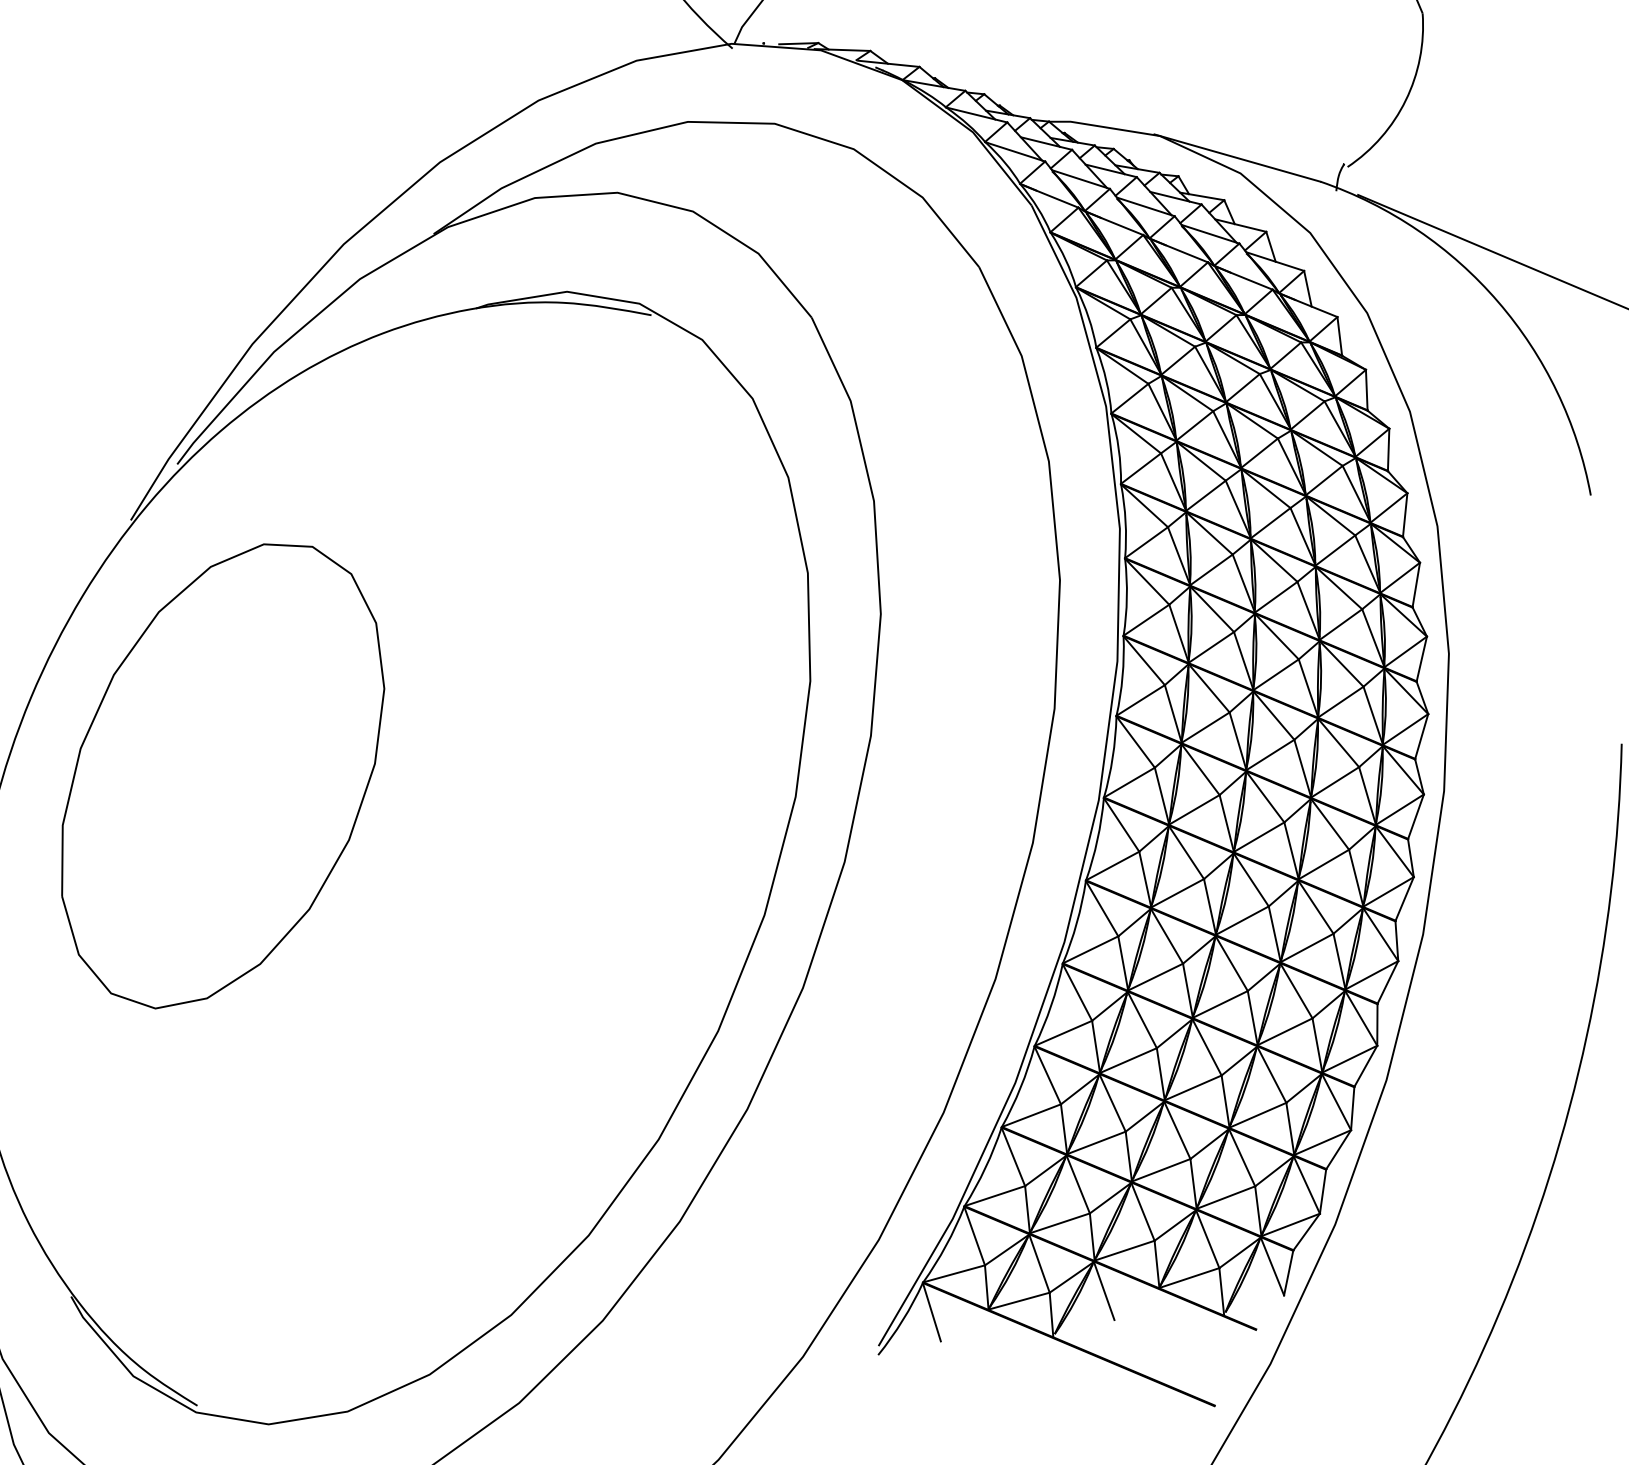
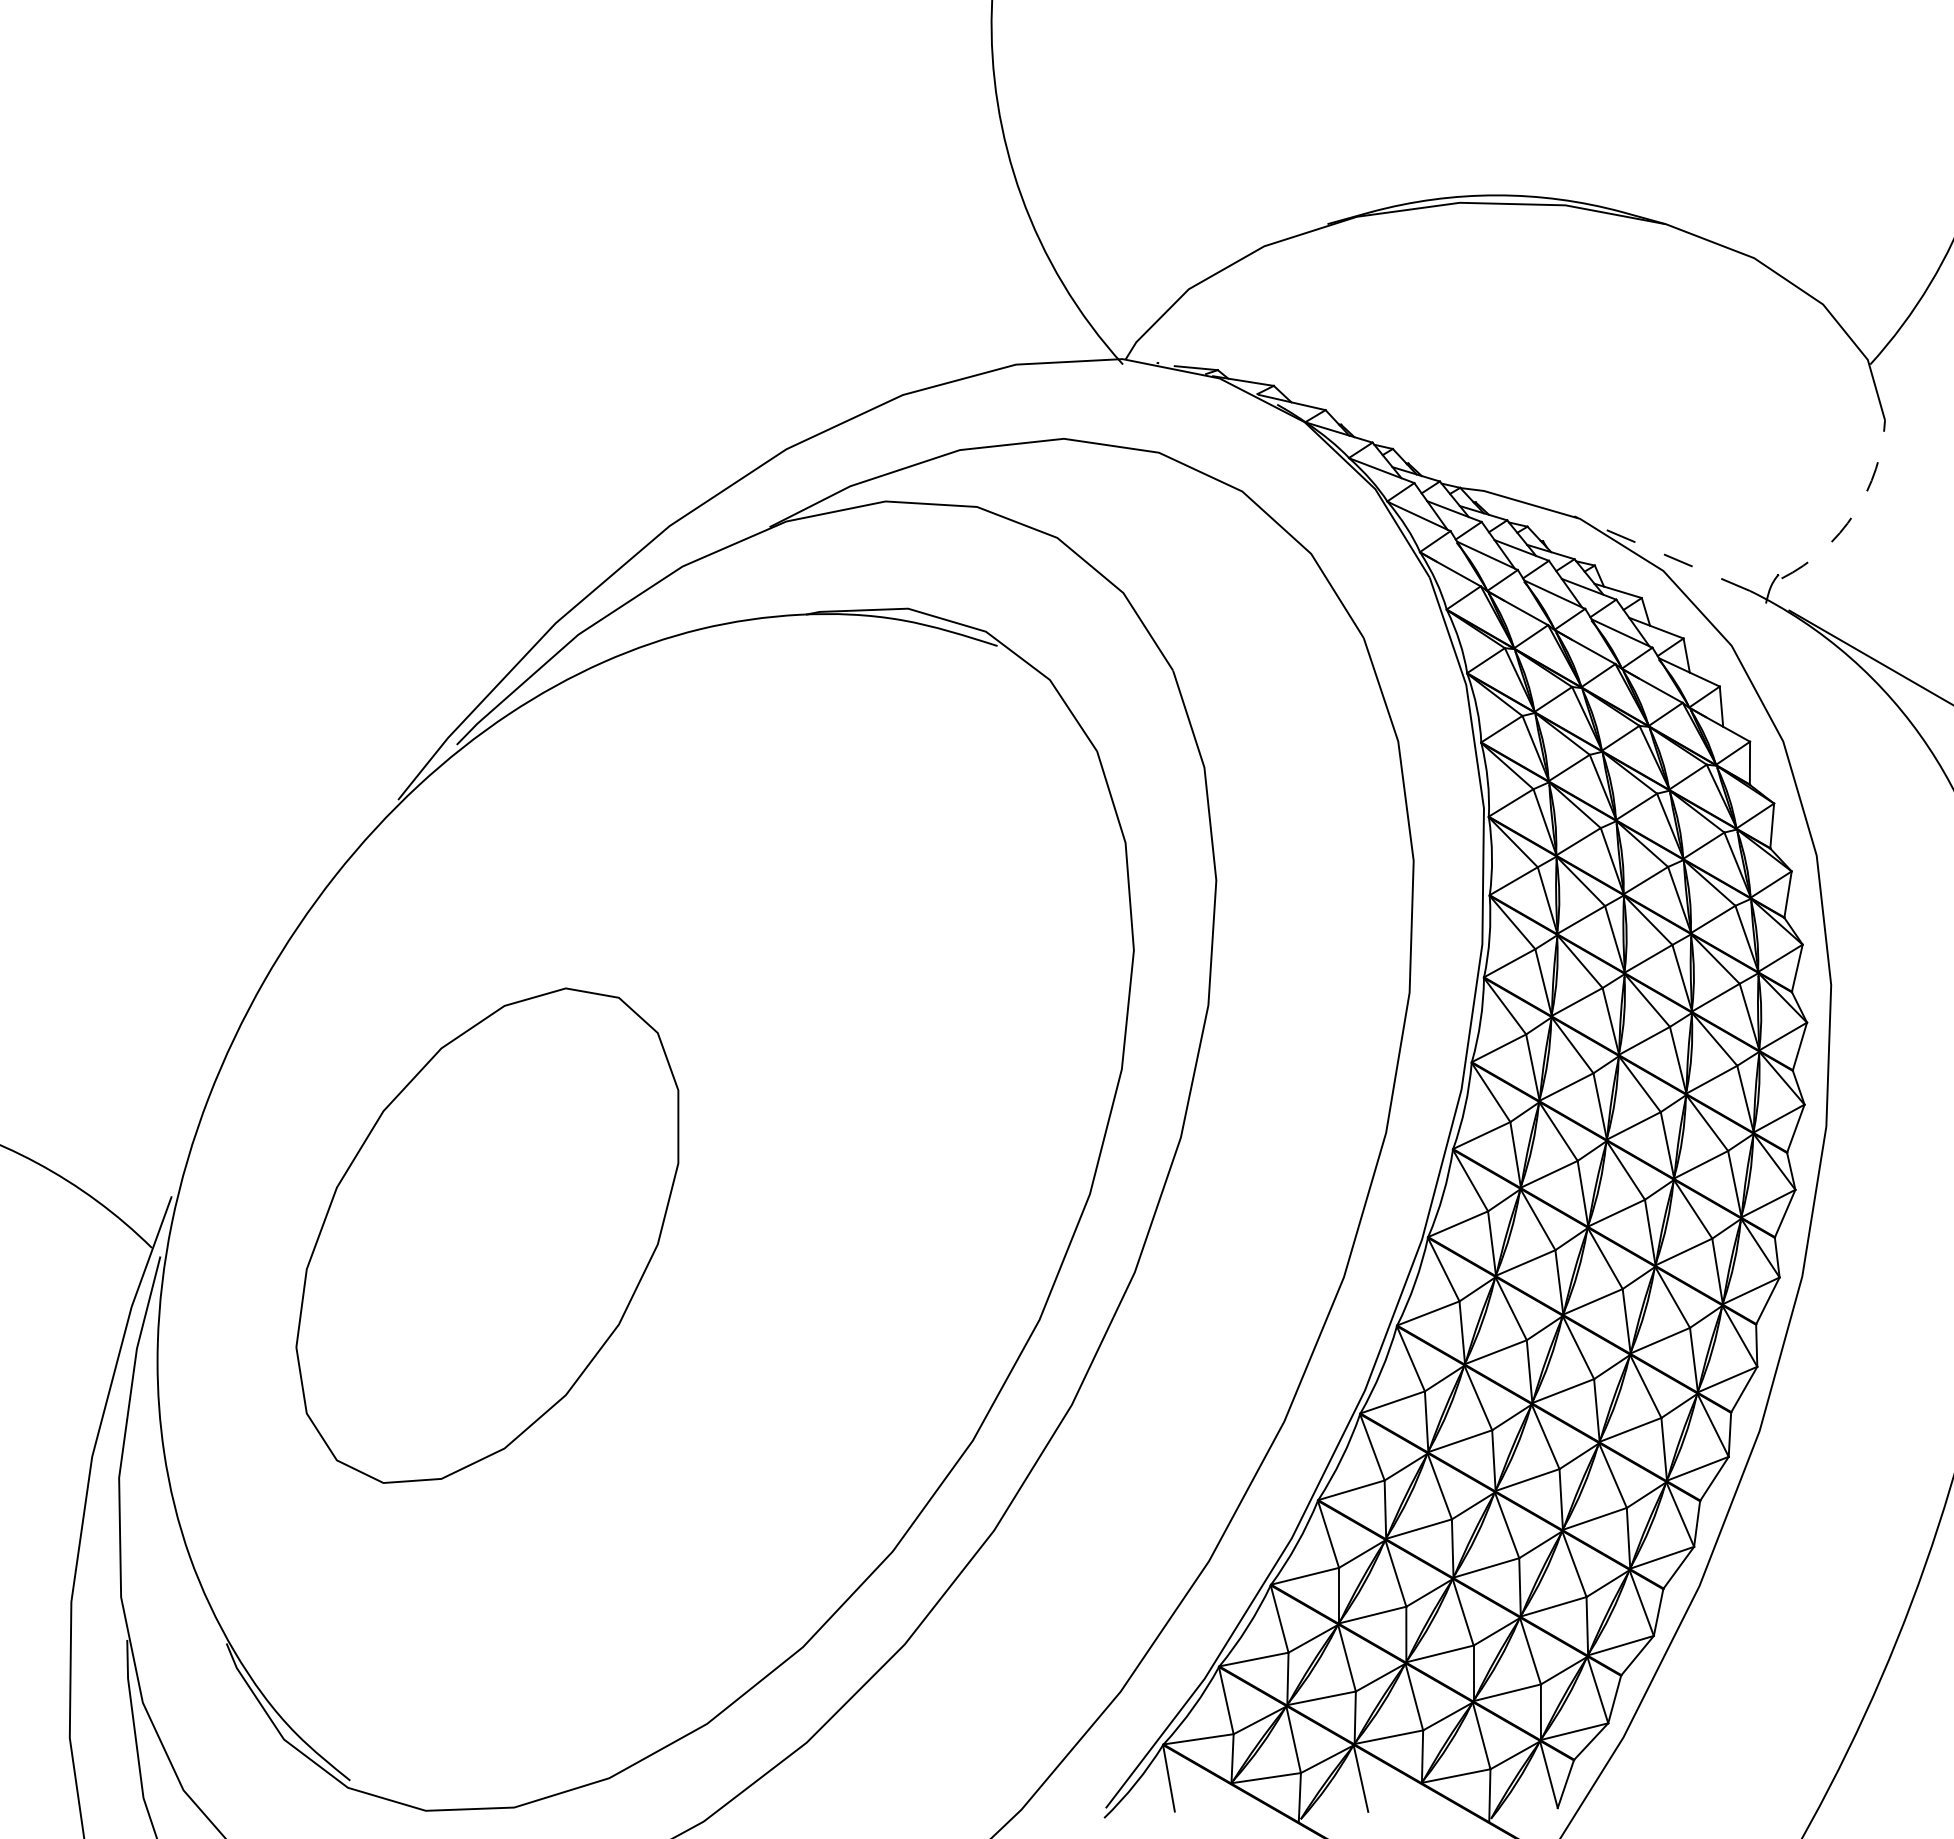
arc: (1405, 100) -> (1854, 513), solid -> dashed
line: (1236, 158) -> (1661, 553), solid -> dashed
part: (221, 774) -> (487, 1235), moved

